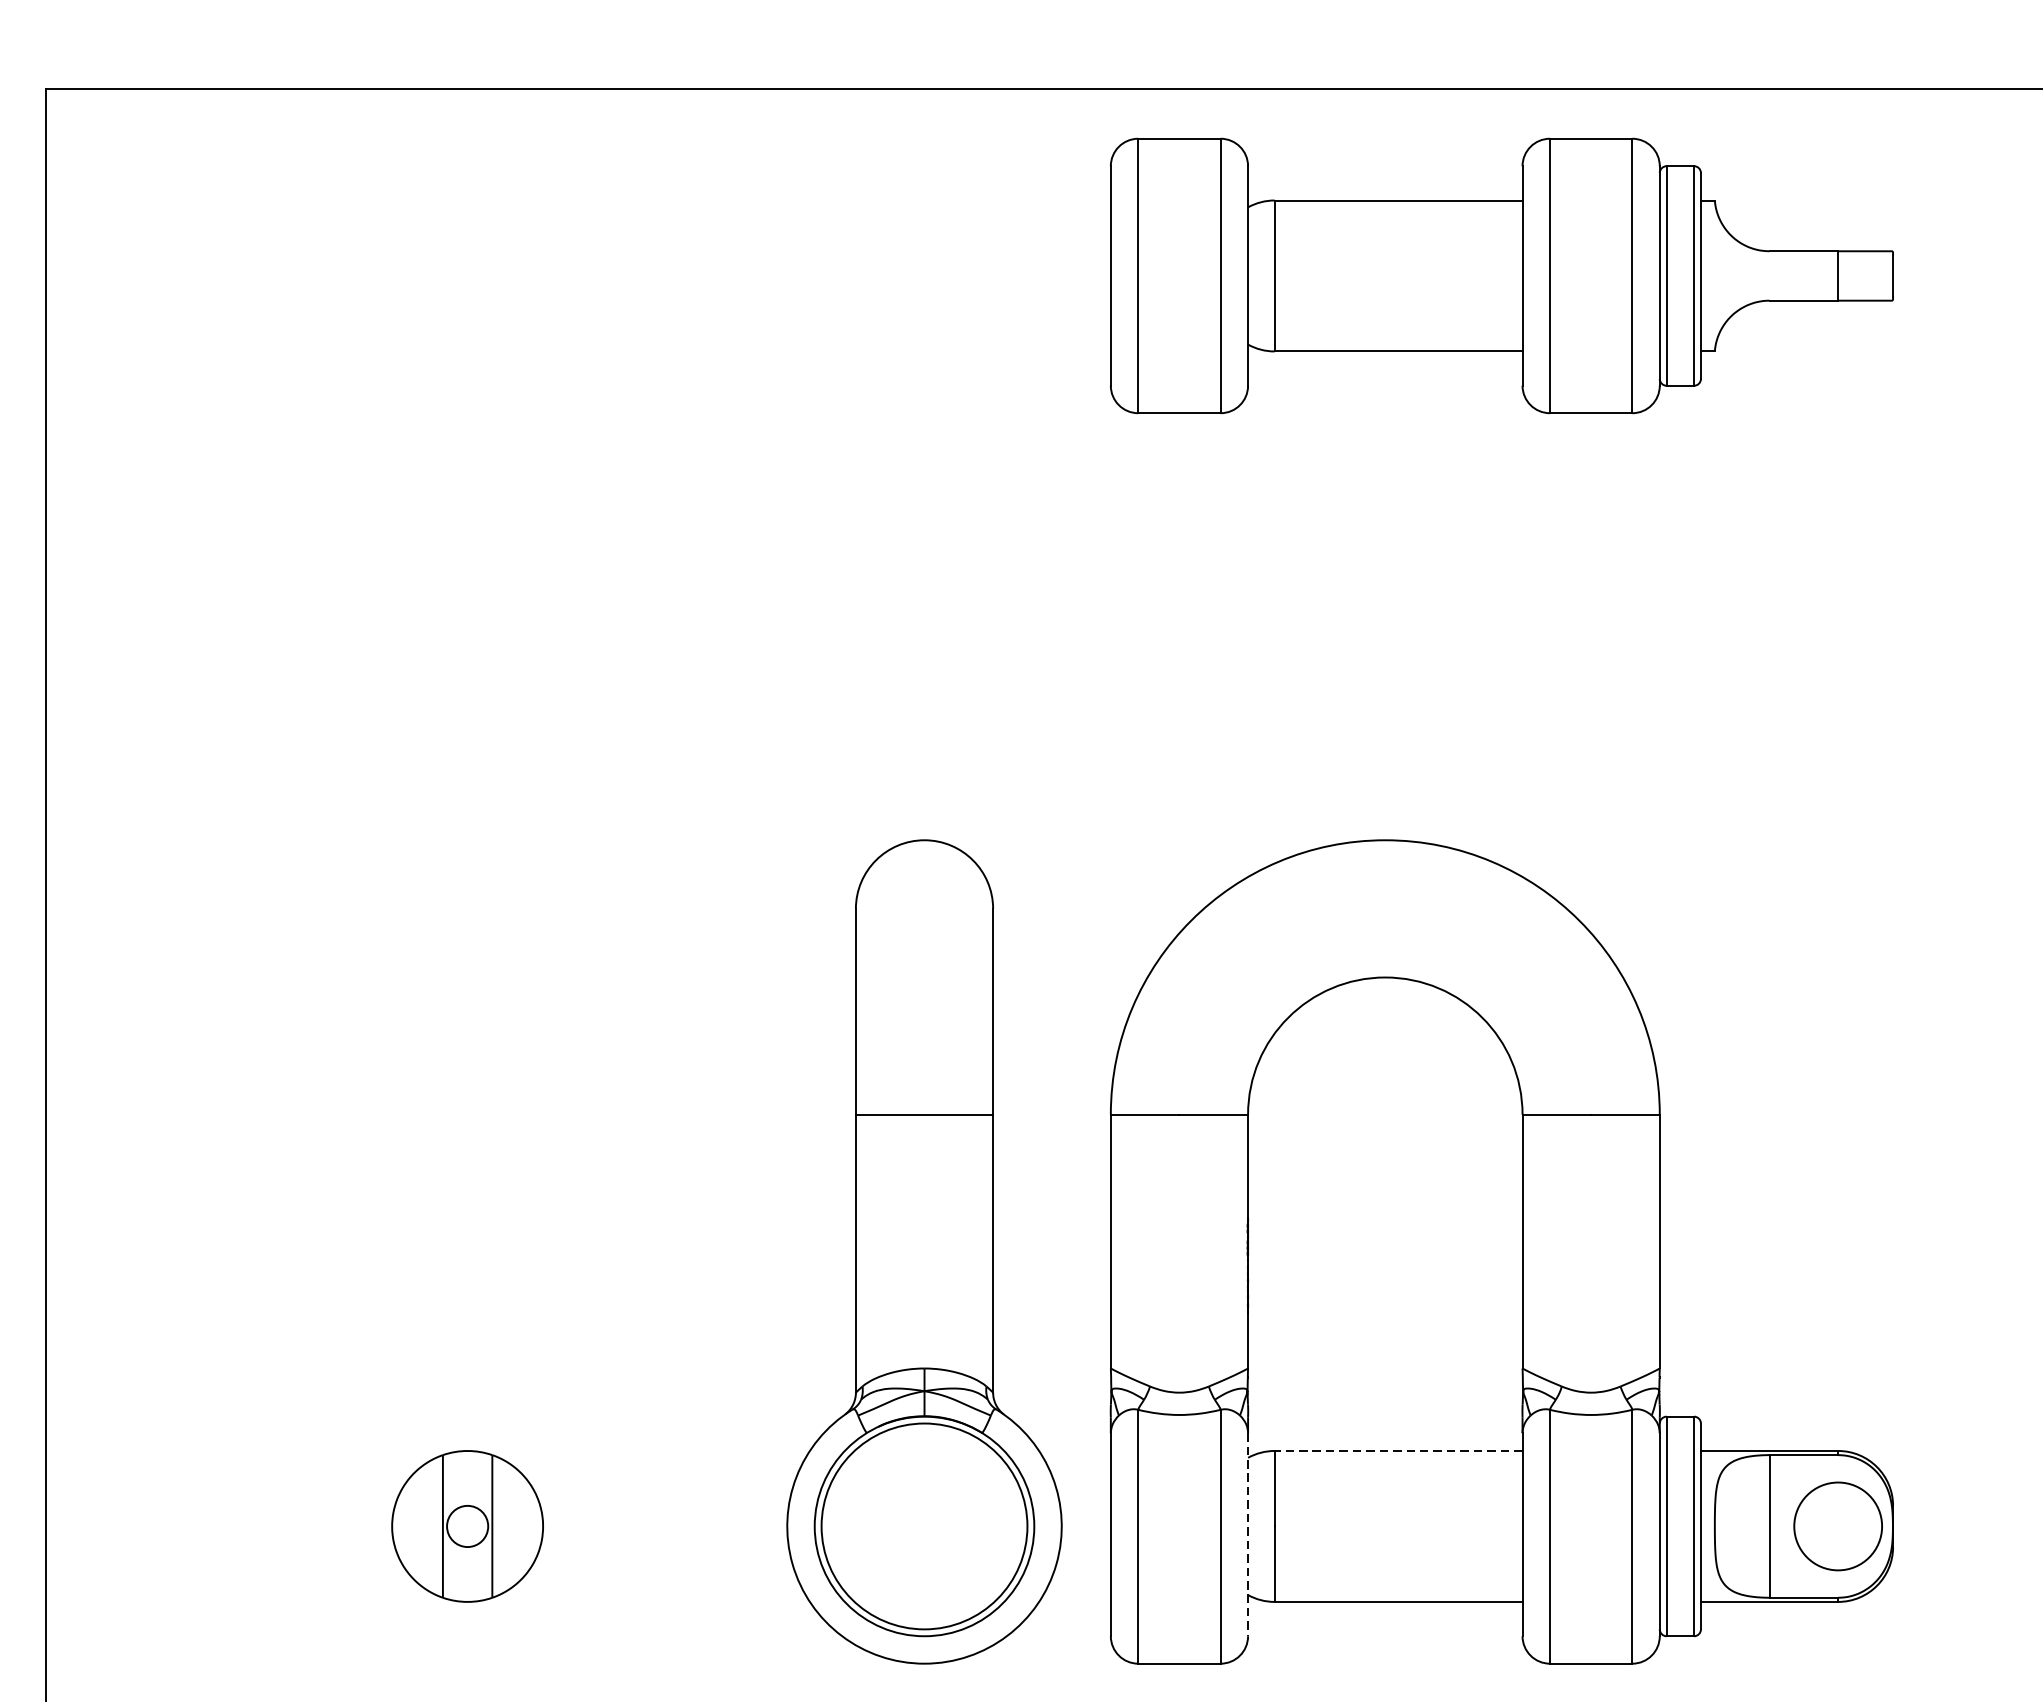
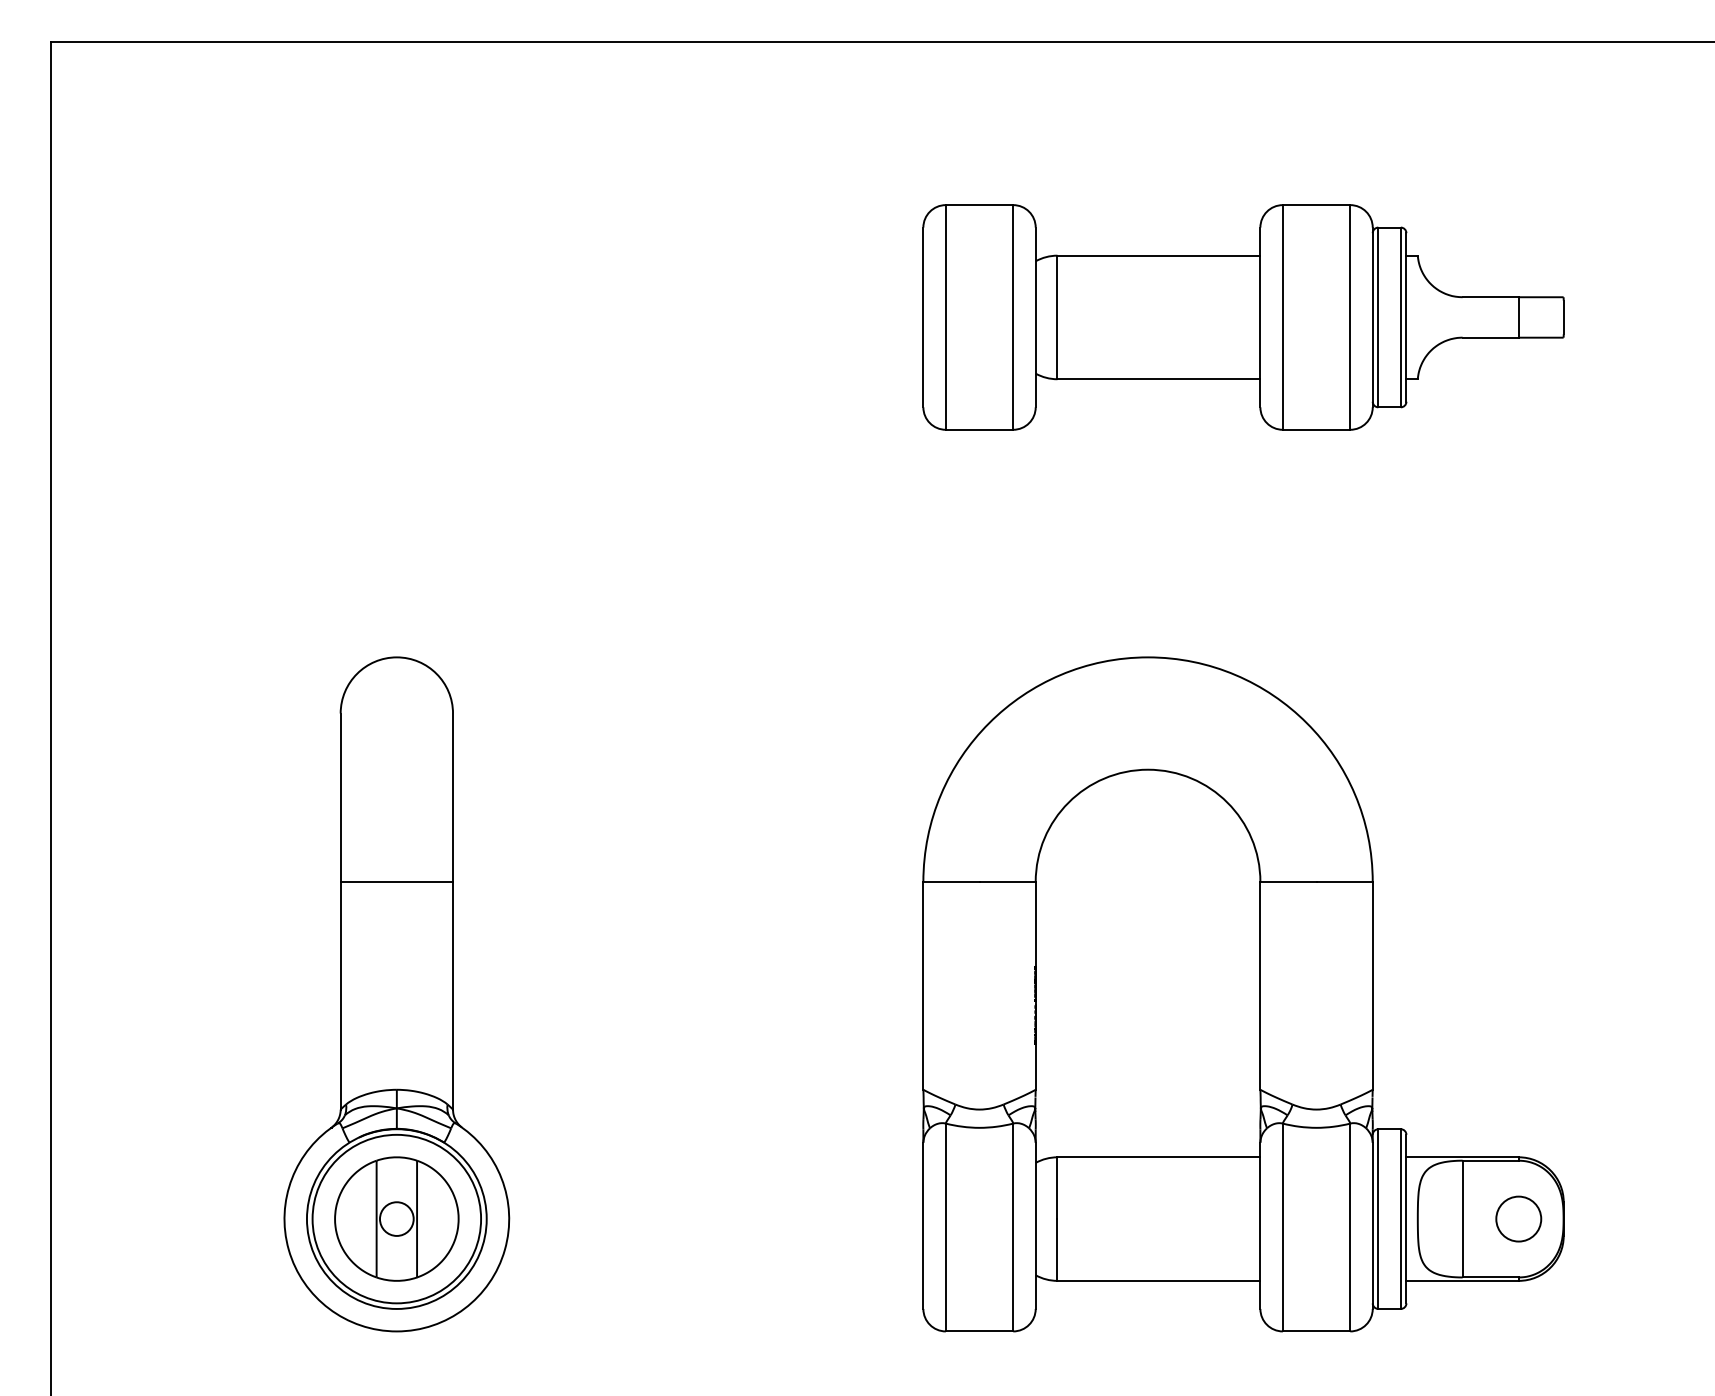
part: (1501, 276) -> (1243, 317), moved
part: (924, 1252) -> (396, 994), moved
line: (1398, 1451) -> (1158, 1157), dashed -> solid
circle: (1837, 1525) -> (1518, 1218), size x0.62
line: (1247, 1535) -> (1035, 1226), dashed -> solid

